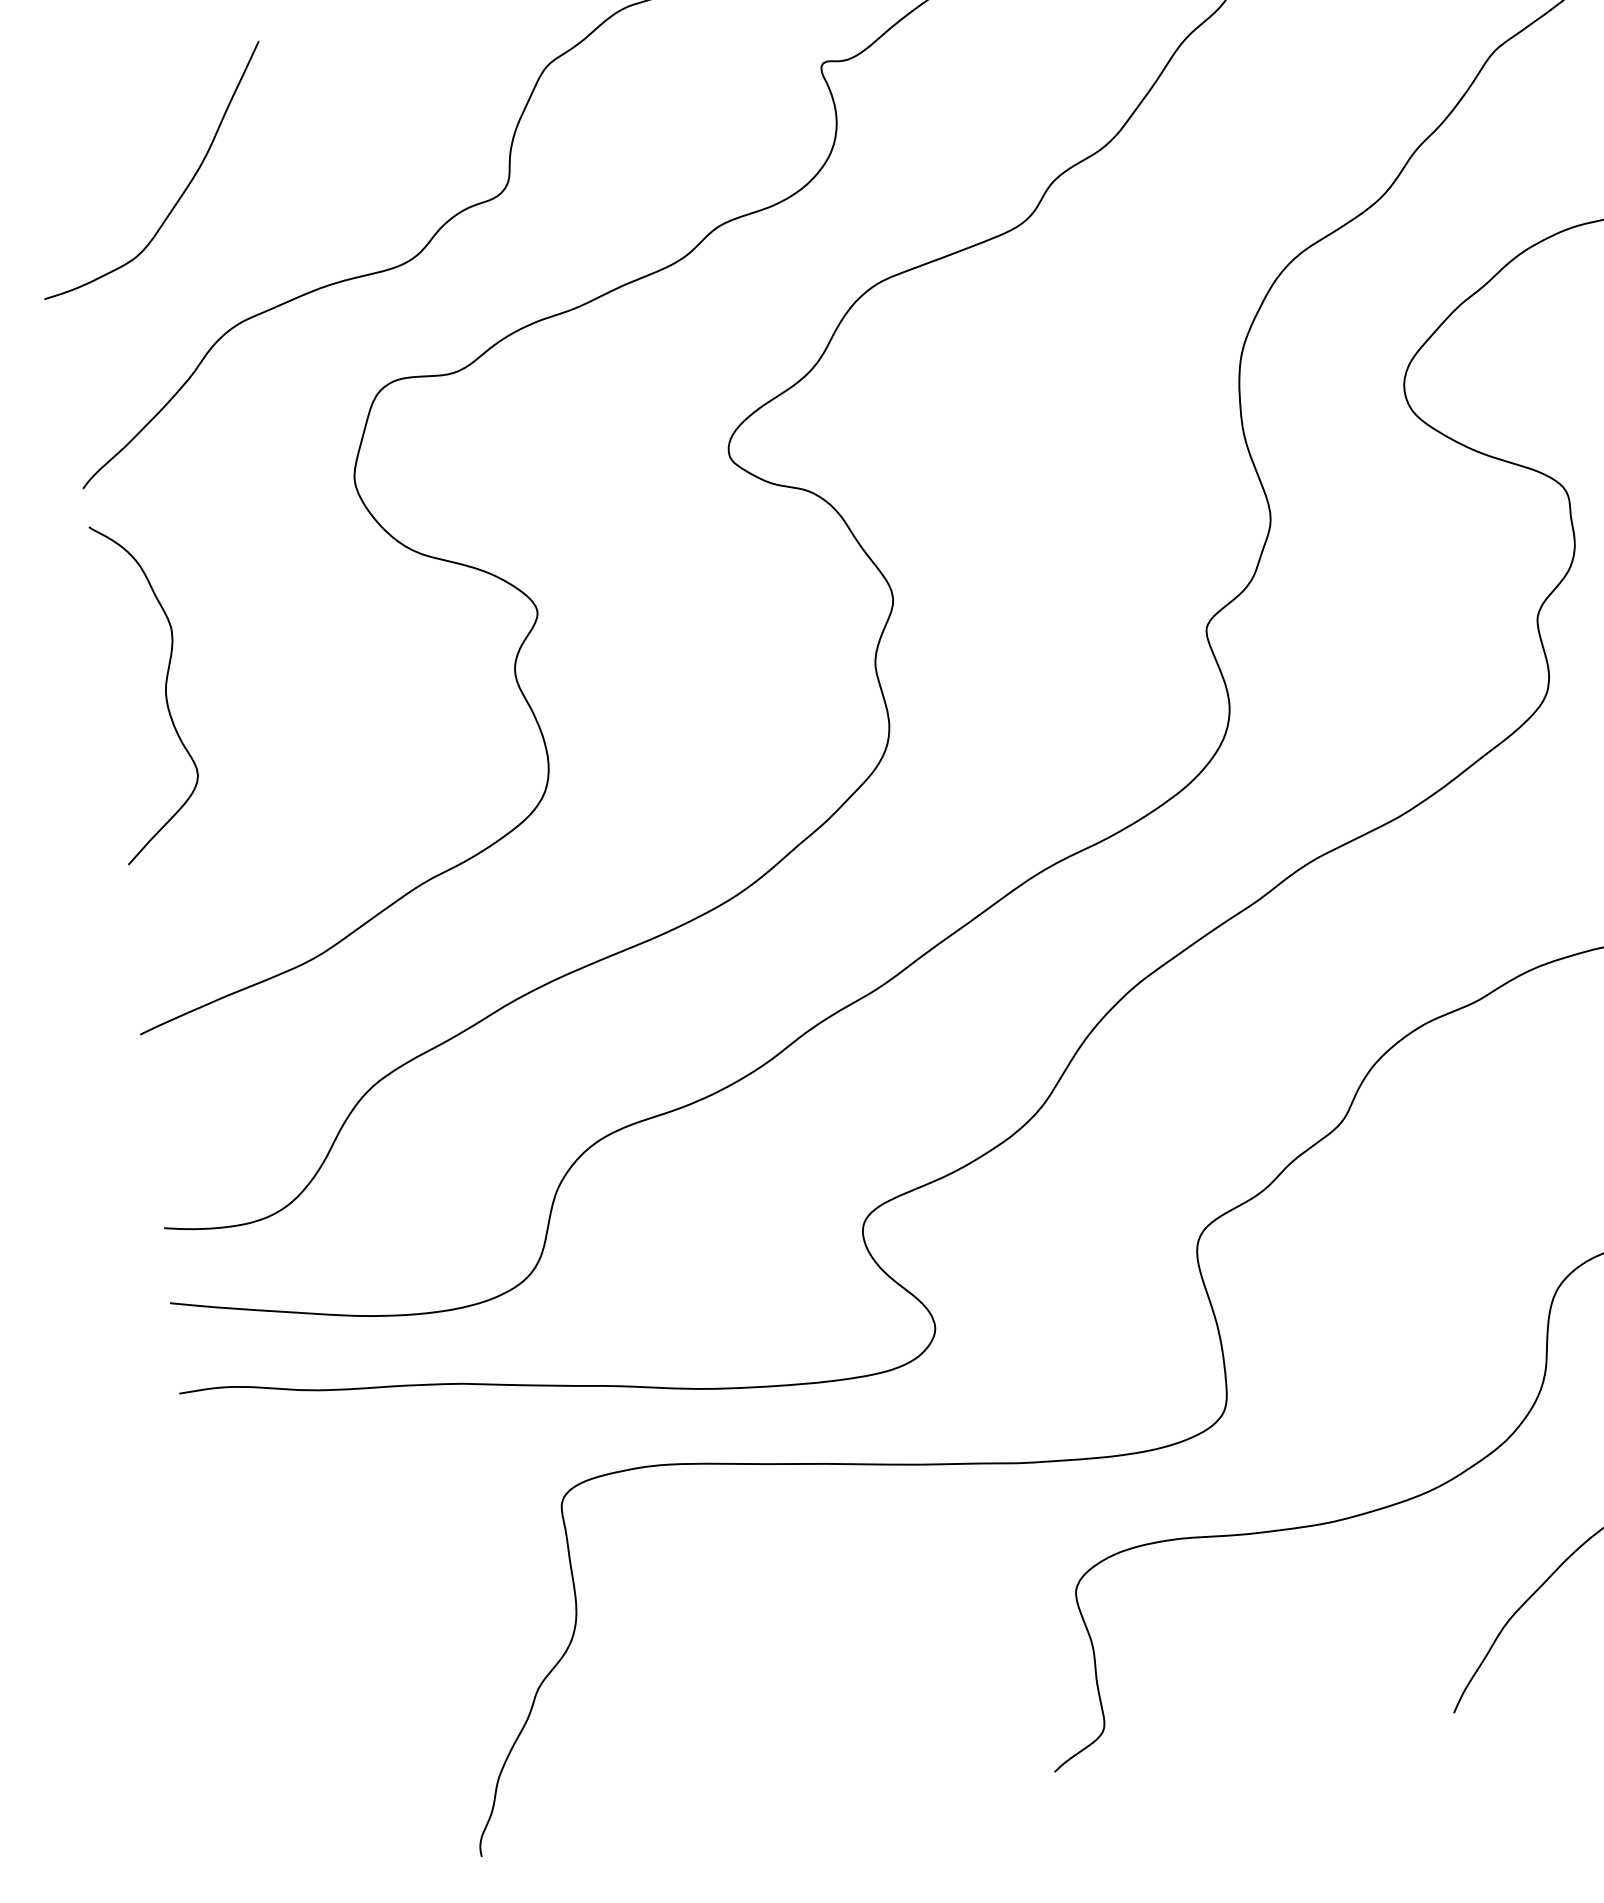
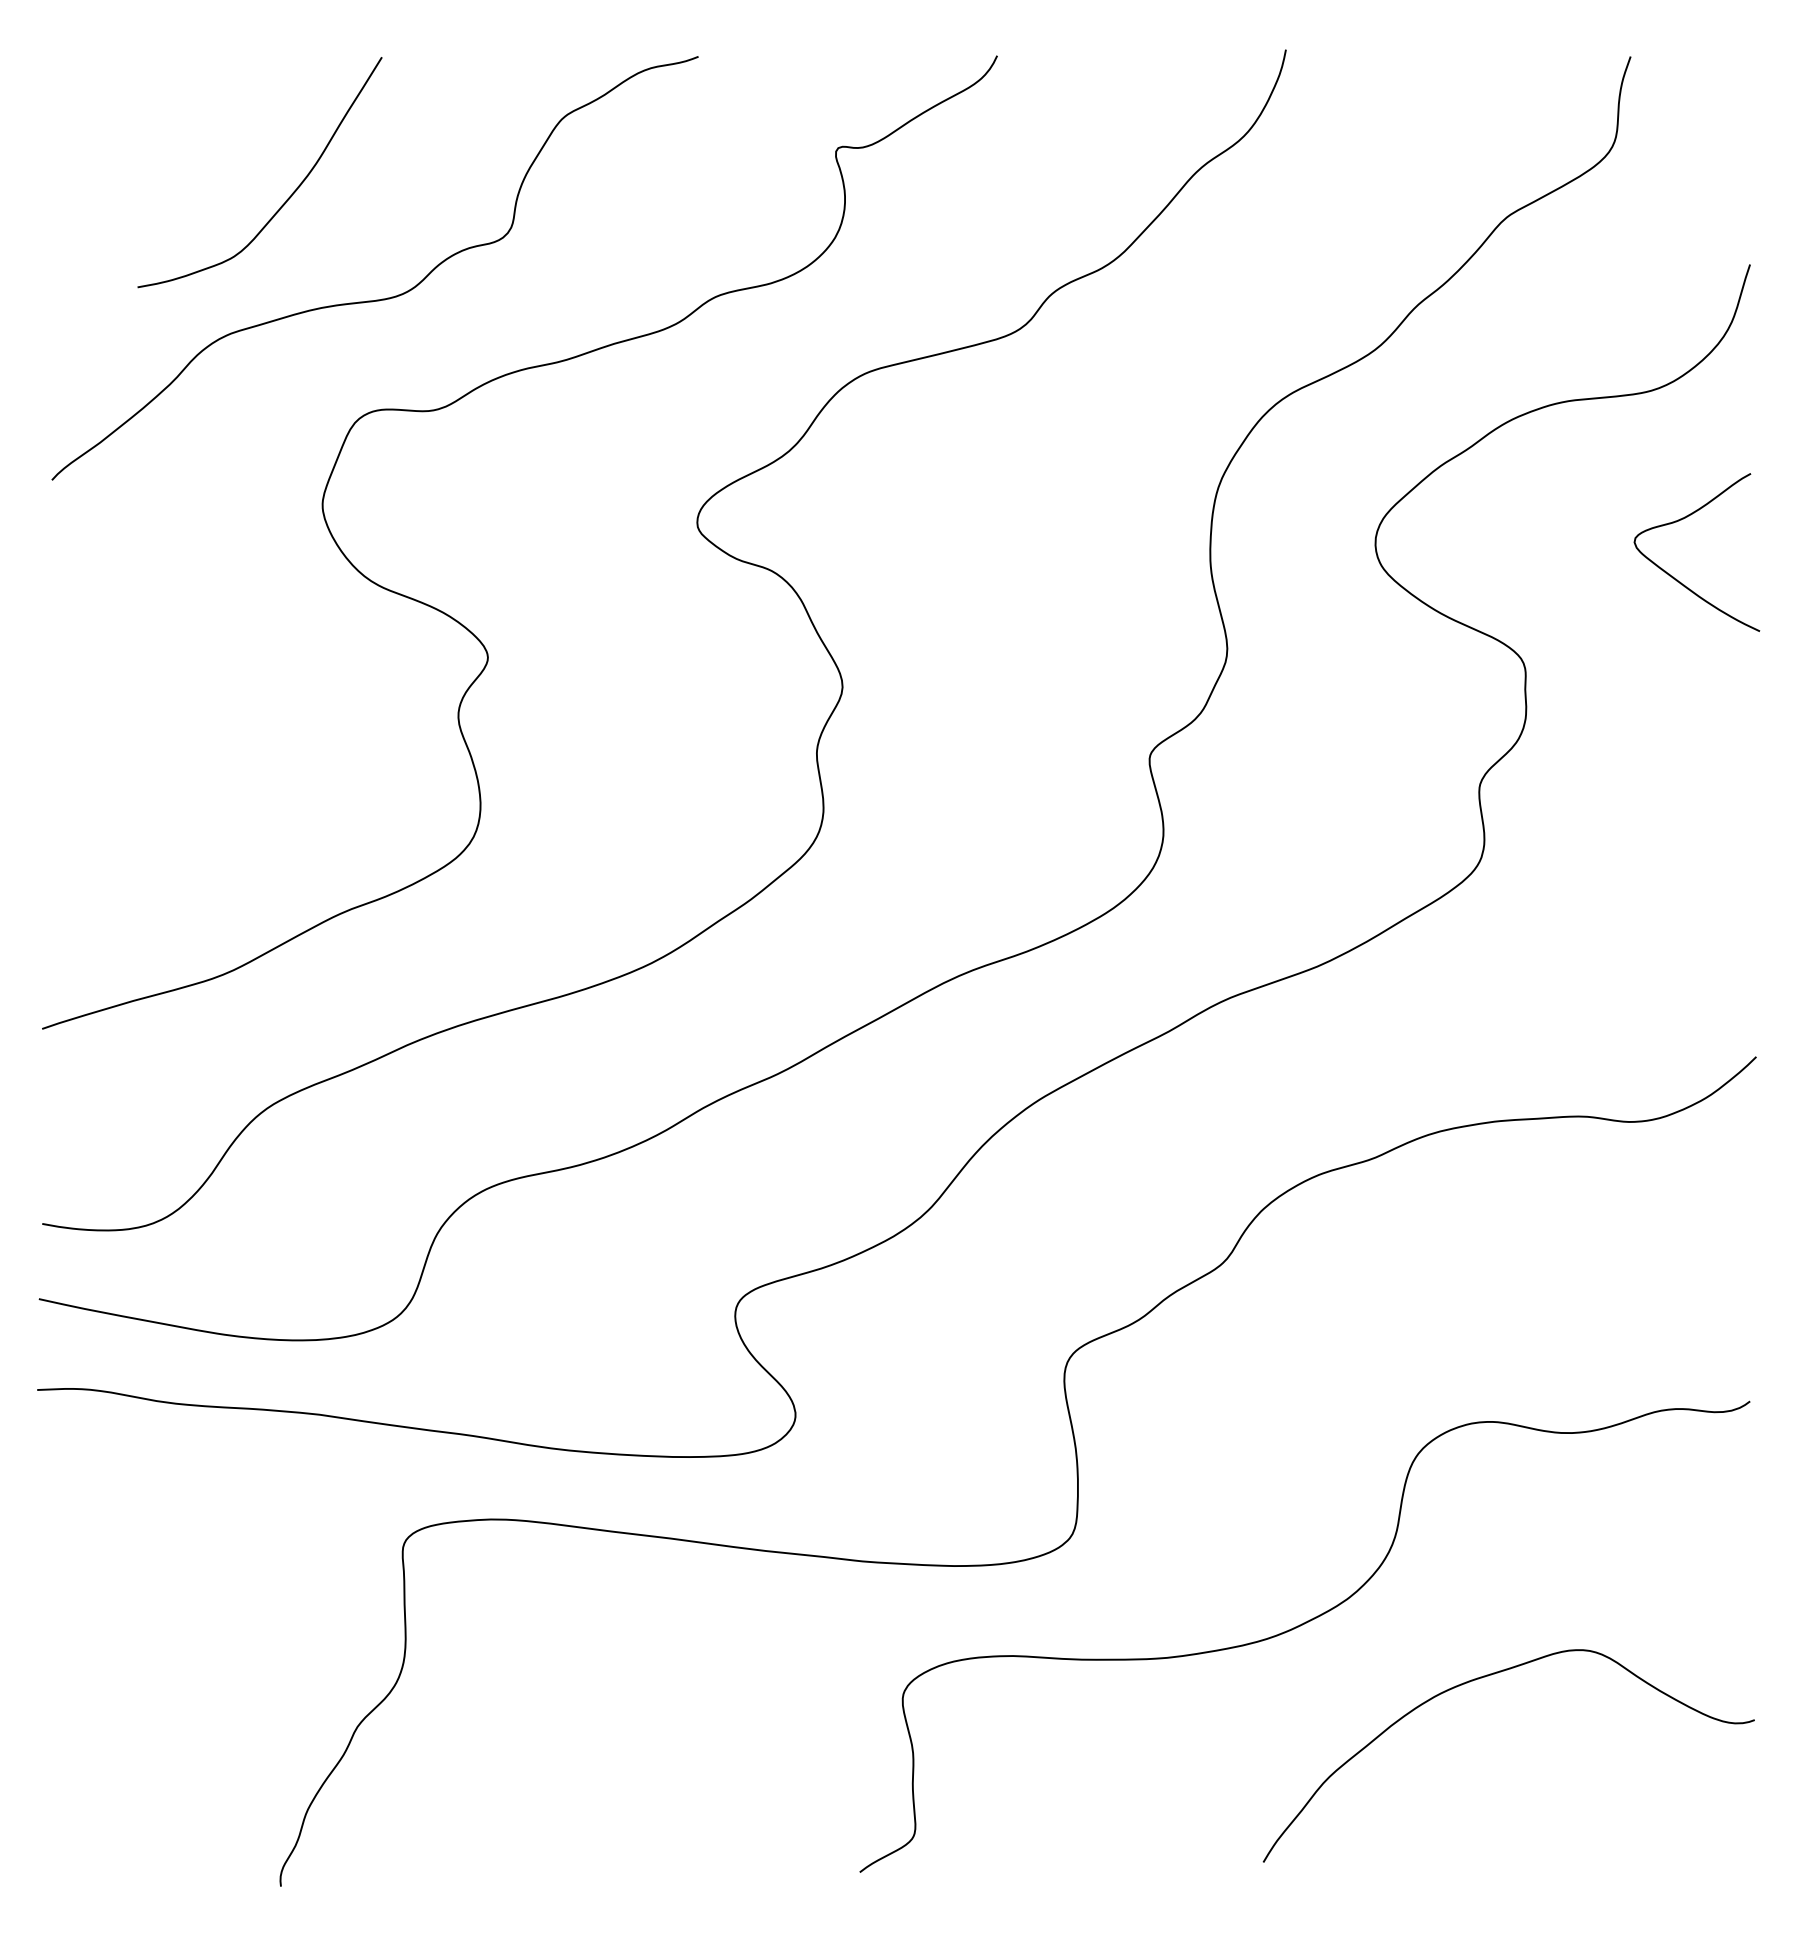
curve: (181, 193) -> (286, 199), moved
curve: (164, 689) -> (108, 689), removed

